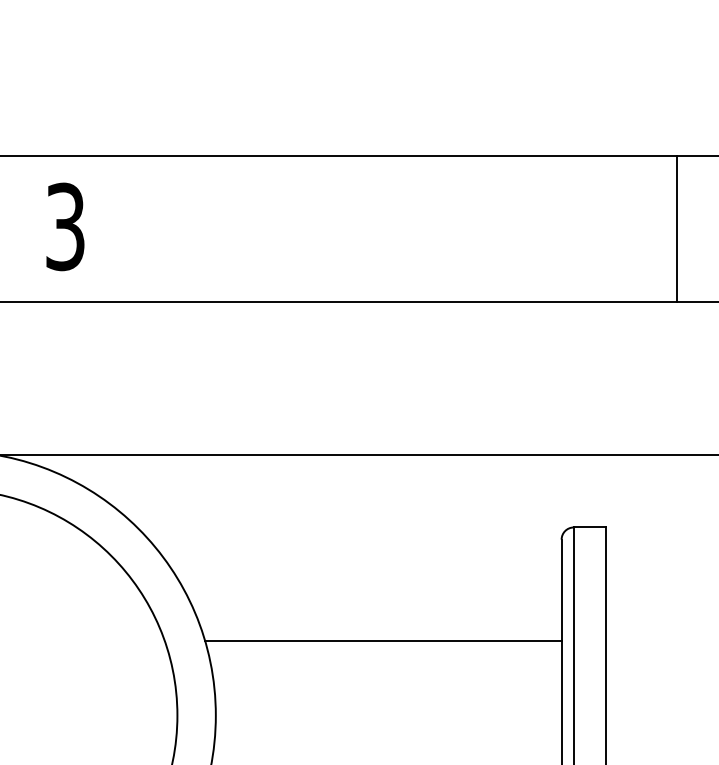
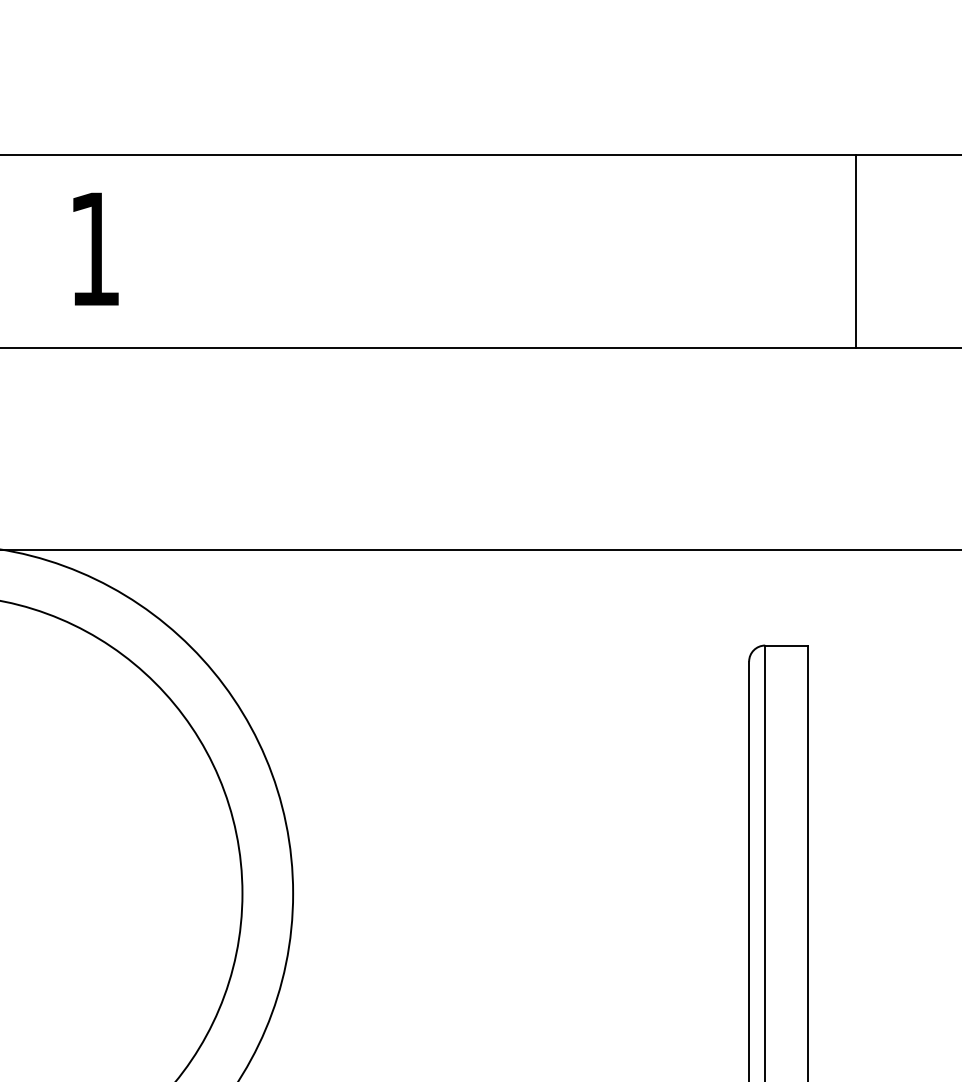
text: (65, 226) -> (94, 248), 3 -> 1
line: (676, 228) -> (855, 251), moved
line: (383, 641) -> (514, 795), removed

